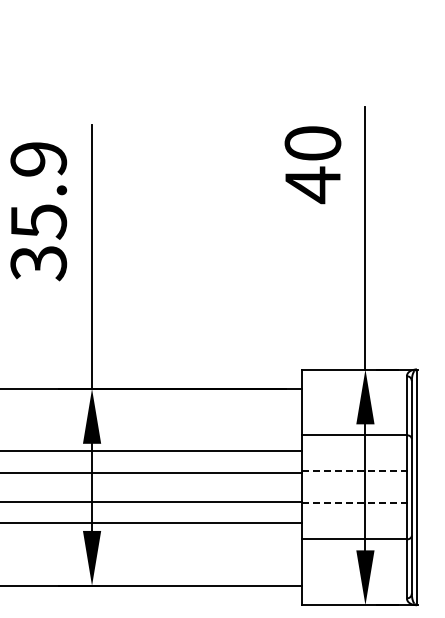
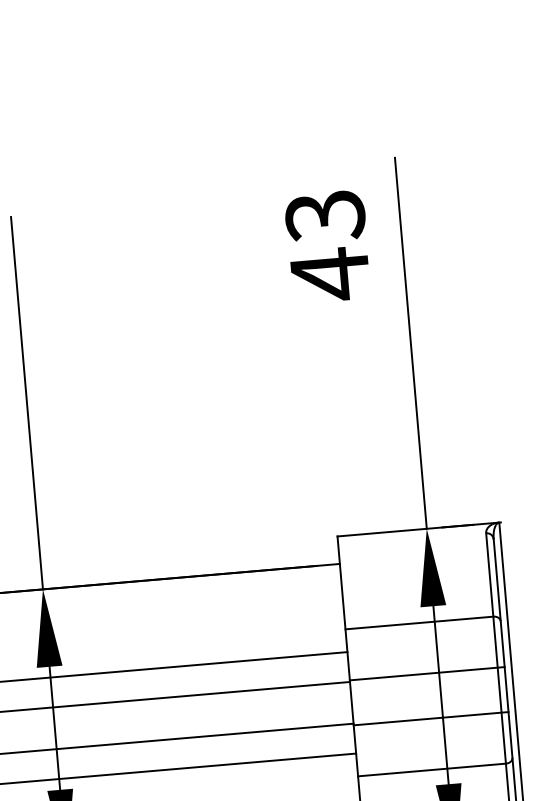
text: (312, 143) -> (324, 215), 40 -> 43
line: (357, 471) -> (427, 673), dashed -> solid
line: (357, 503) -> (431, 718), dashed -> solid

